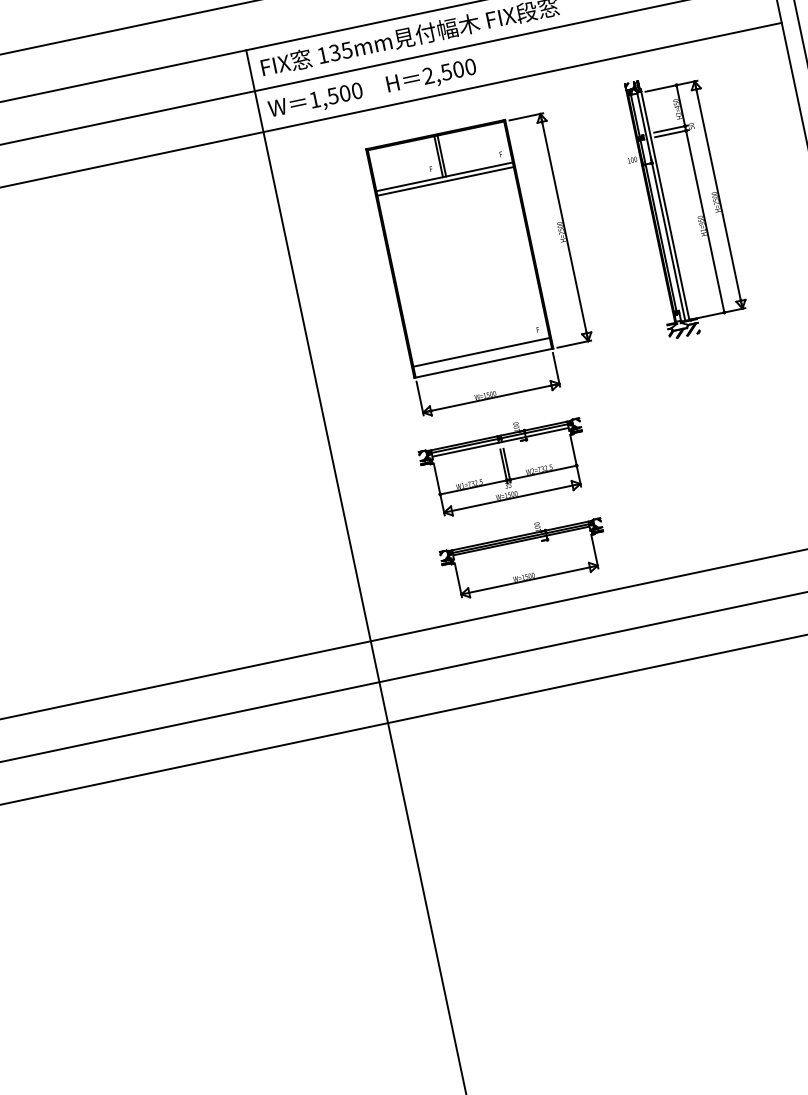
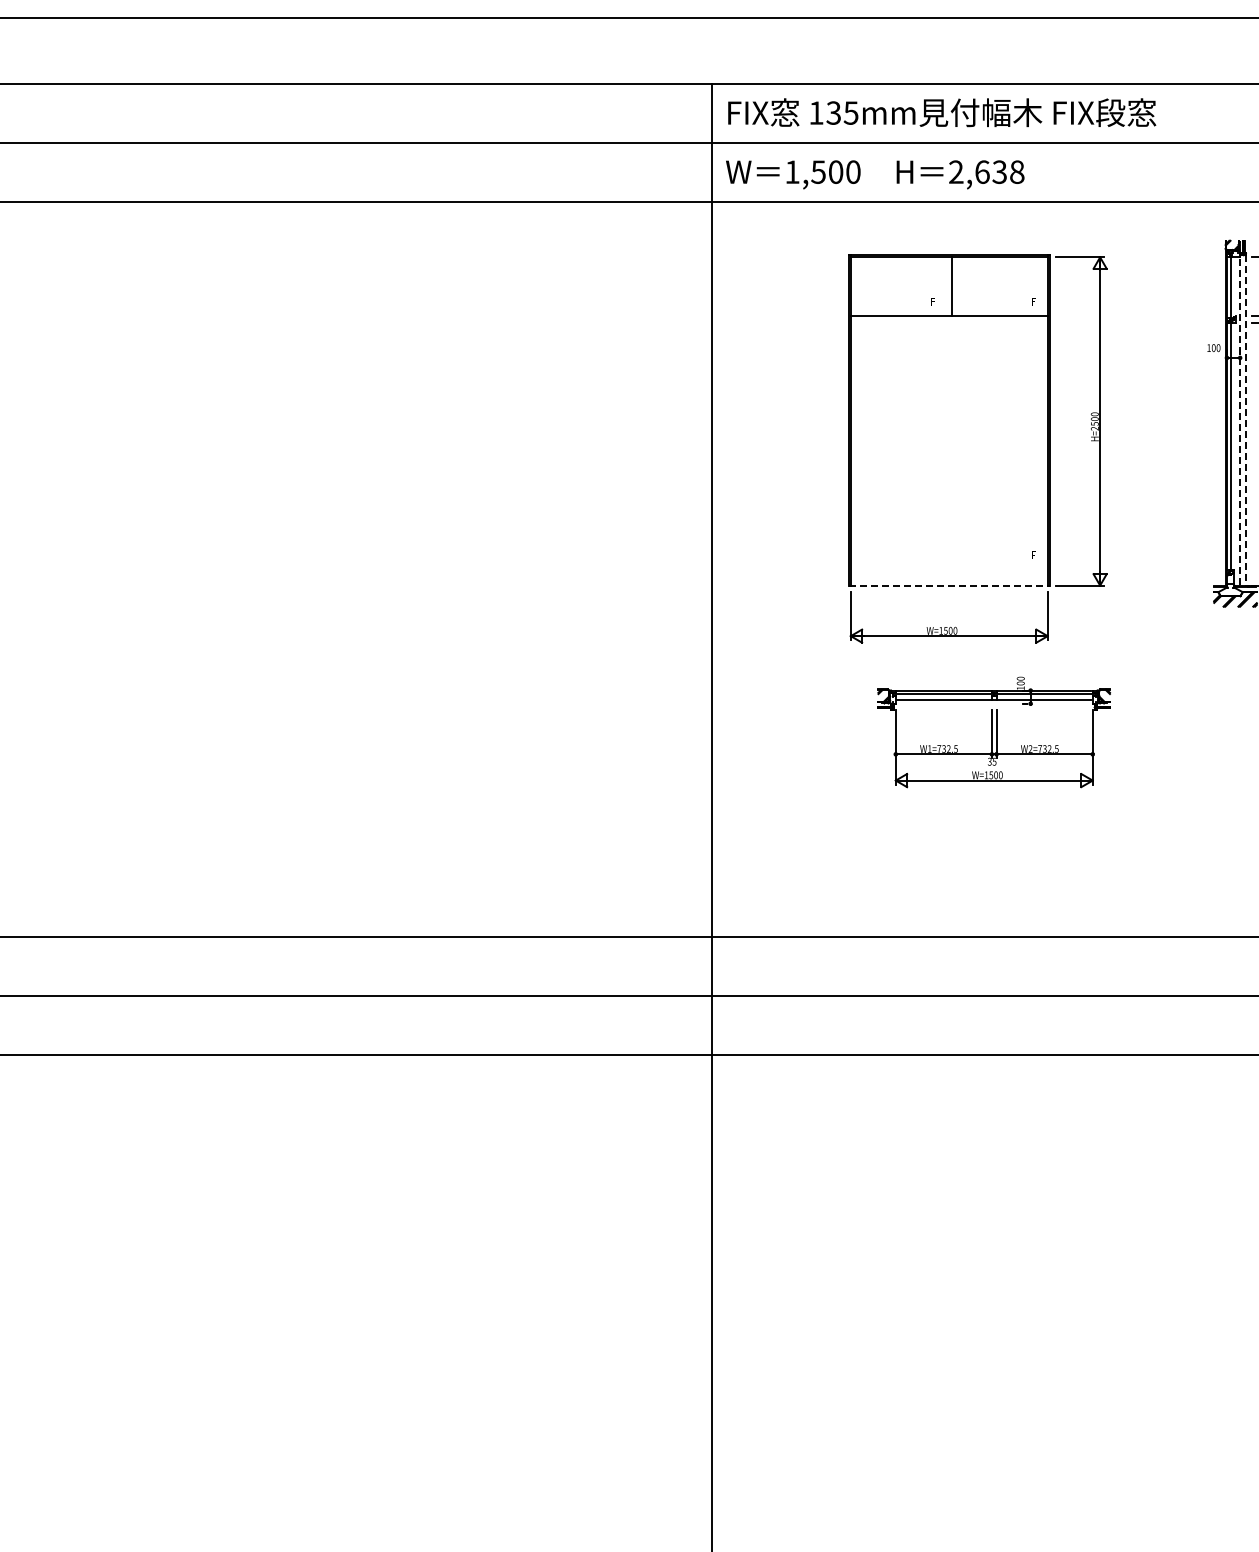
text: (458, 69) -> (999, 171), 2,500 -> 2,638
line: (438, 156) -> (946, 286), removed
line: (445, 181) -> (948, 323), removed
line: (665, 206) -> (1246, 421), solid -> dashed
line: (661, 207) -> (1240, 422), solid -> dashed
line: (480, 352) -> (948, 569), removed
line: (484, 363) -> (949, 585), solid -> dashed
part: (504, 465) -> (993, 732), moved
part: (523, 555) -> (948, 863), removed

